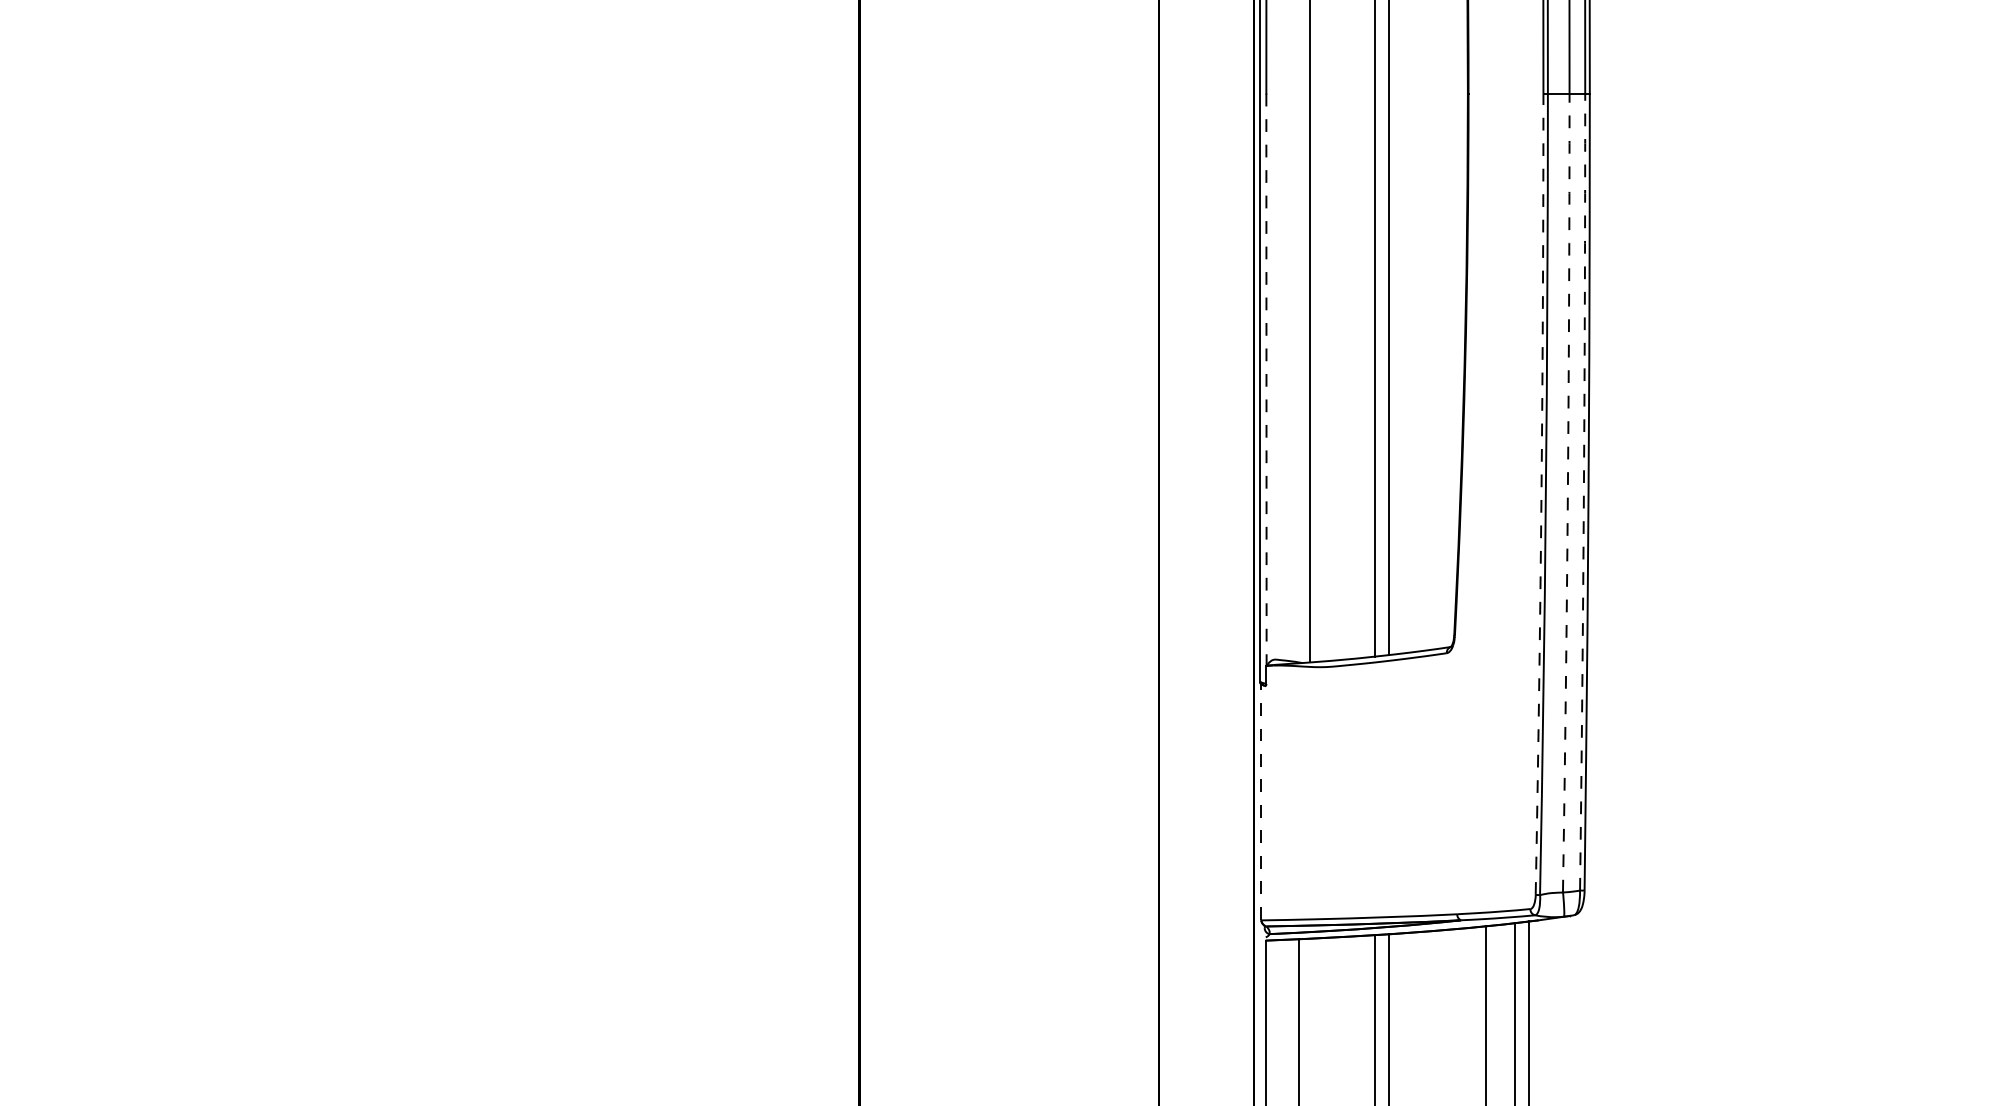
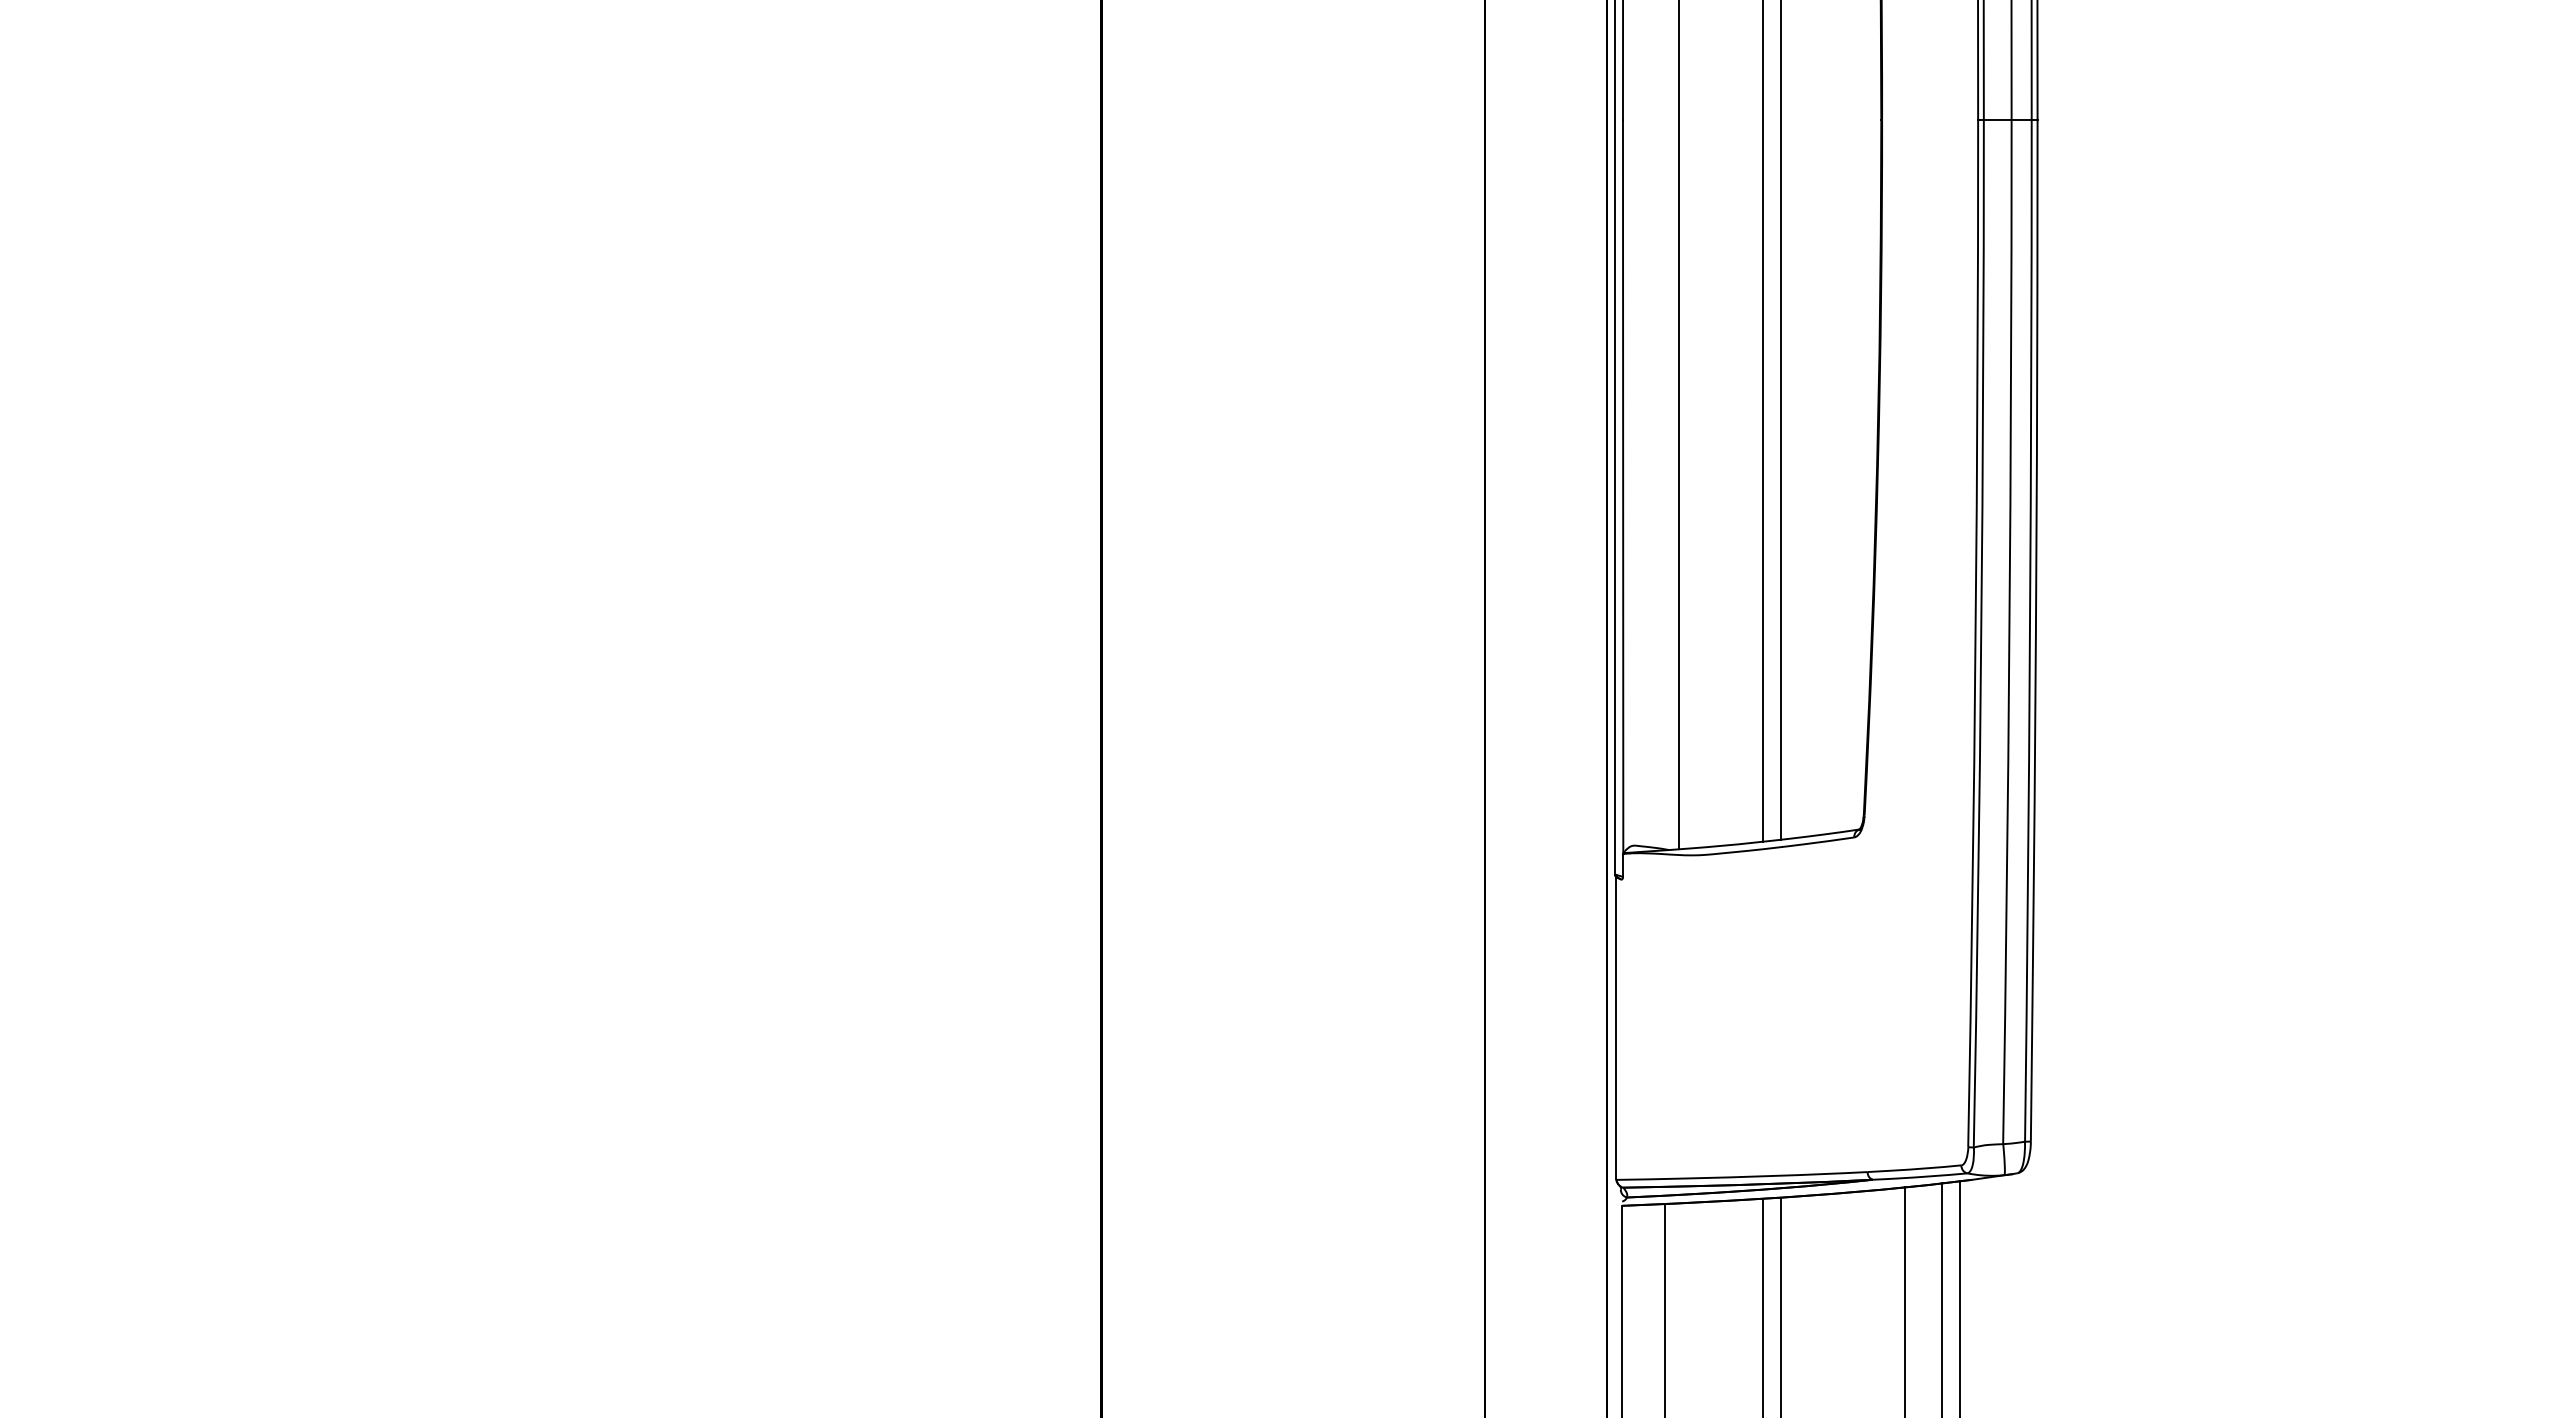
line: (1266, 380) -> (1623, 487), dashed -> solid
arc: (1584, 492) -> (2030, 631), dashed -> solid
arc: (1567, 493) -> (2009, 632), dashed -> solid
arc: (1541, 494) -> (1975, 633), dashed -> solid
line: (1261, 801) -> (1616, 1027), dashed -> solid

